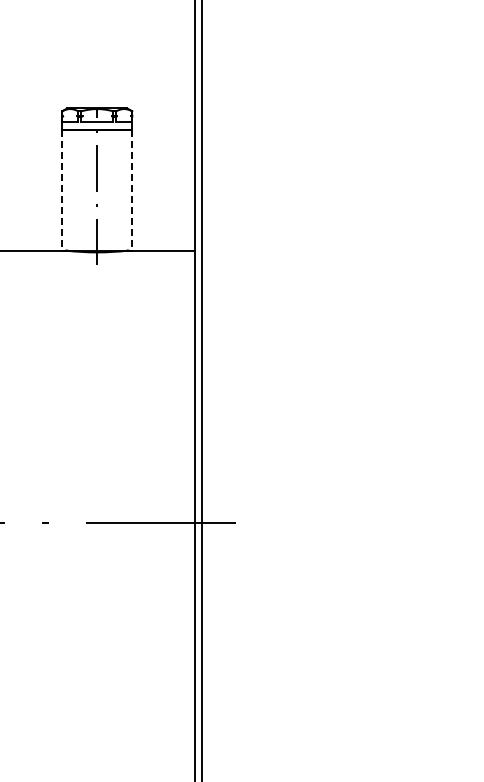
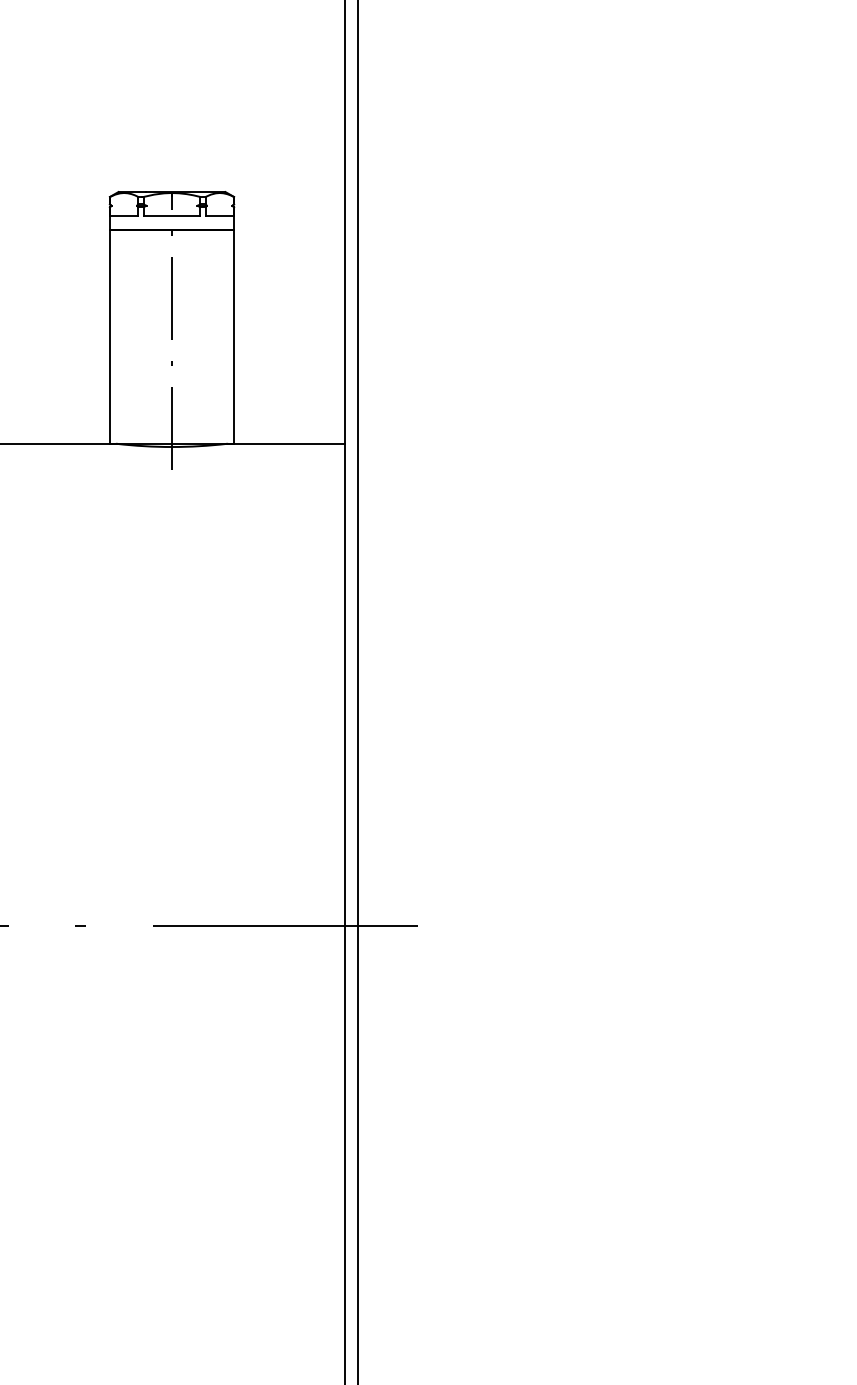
line: (62, 190) -> (110, 337), dashed -> solid
line: (132, 190) -> (234, 337), dashed -> solid

